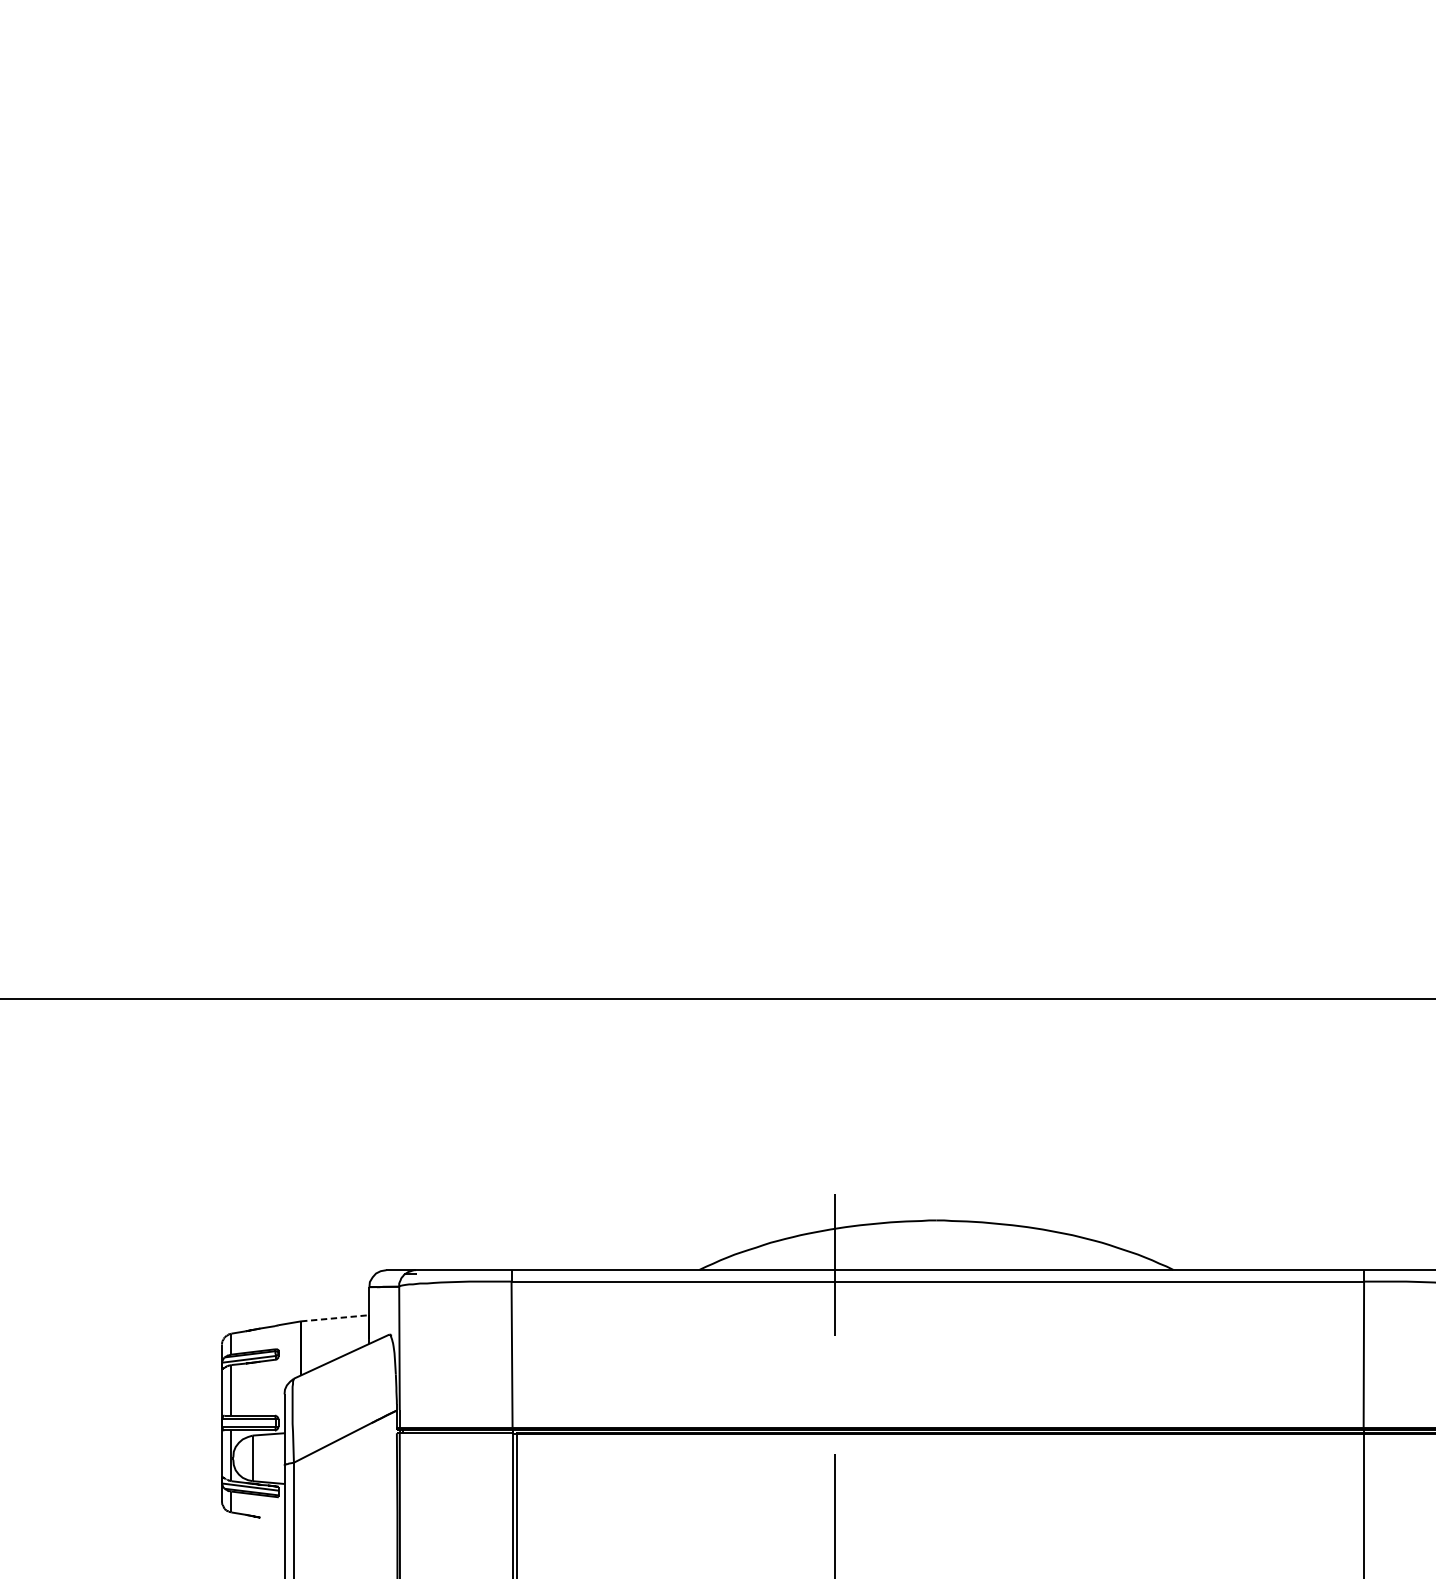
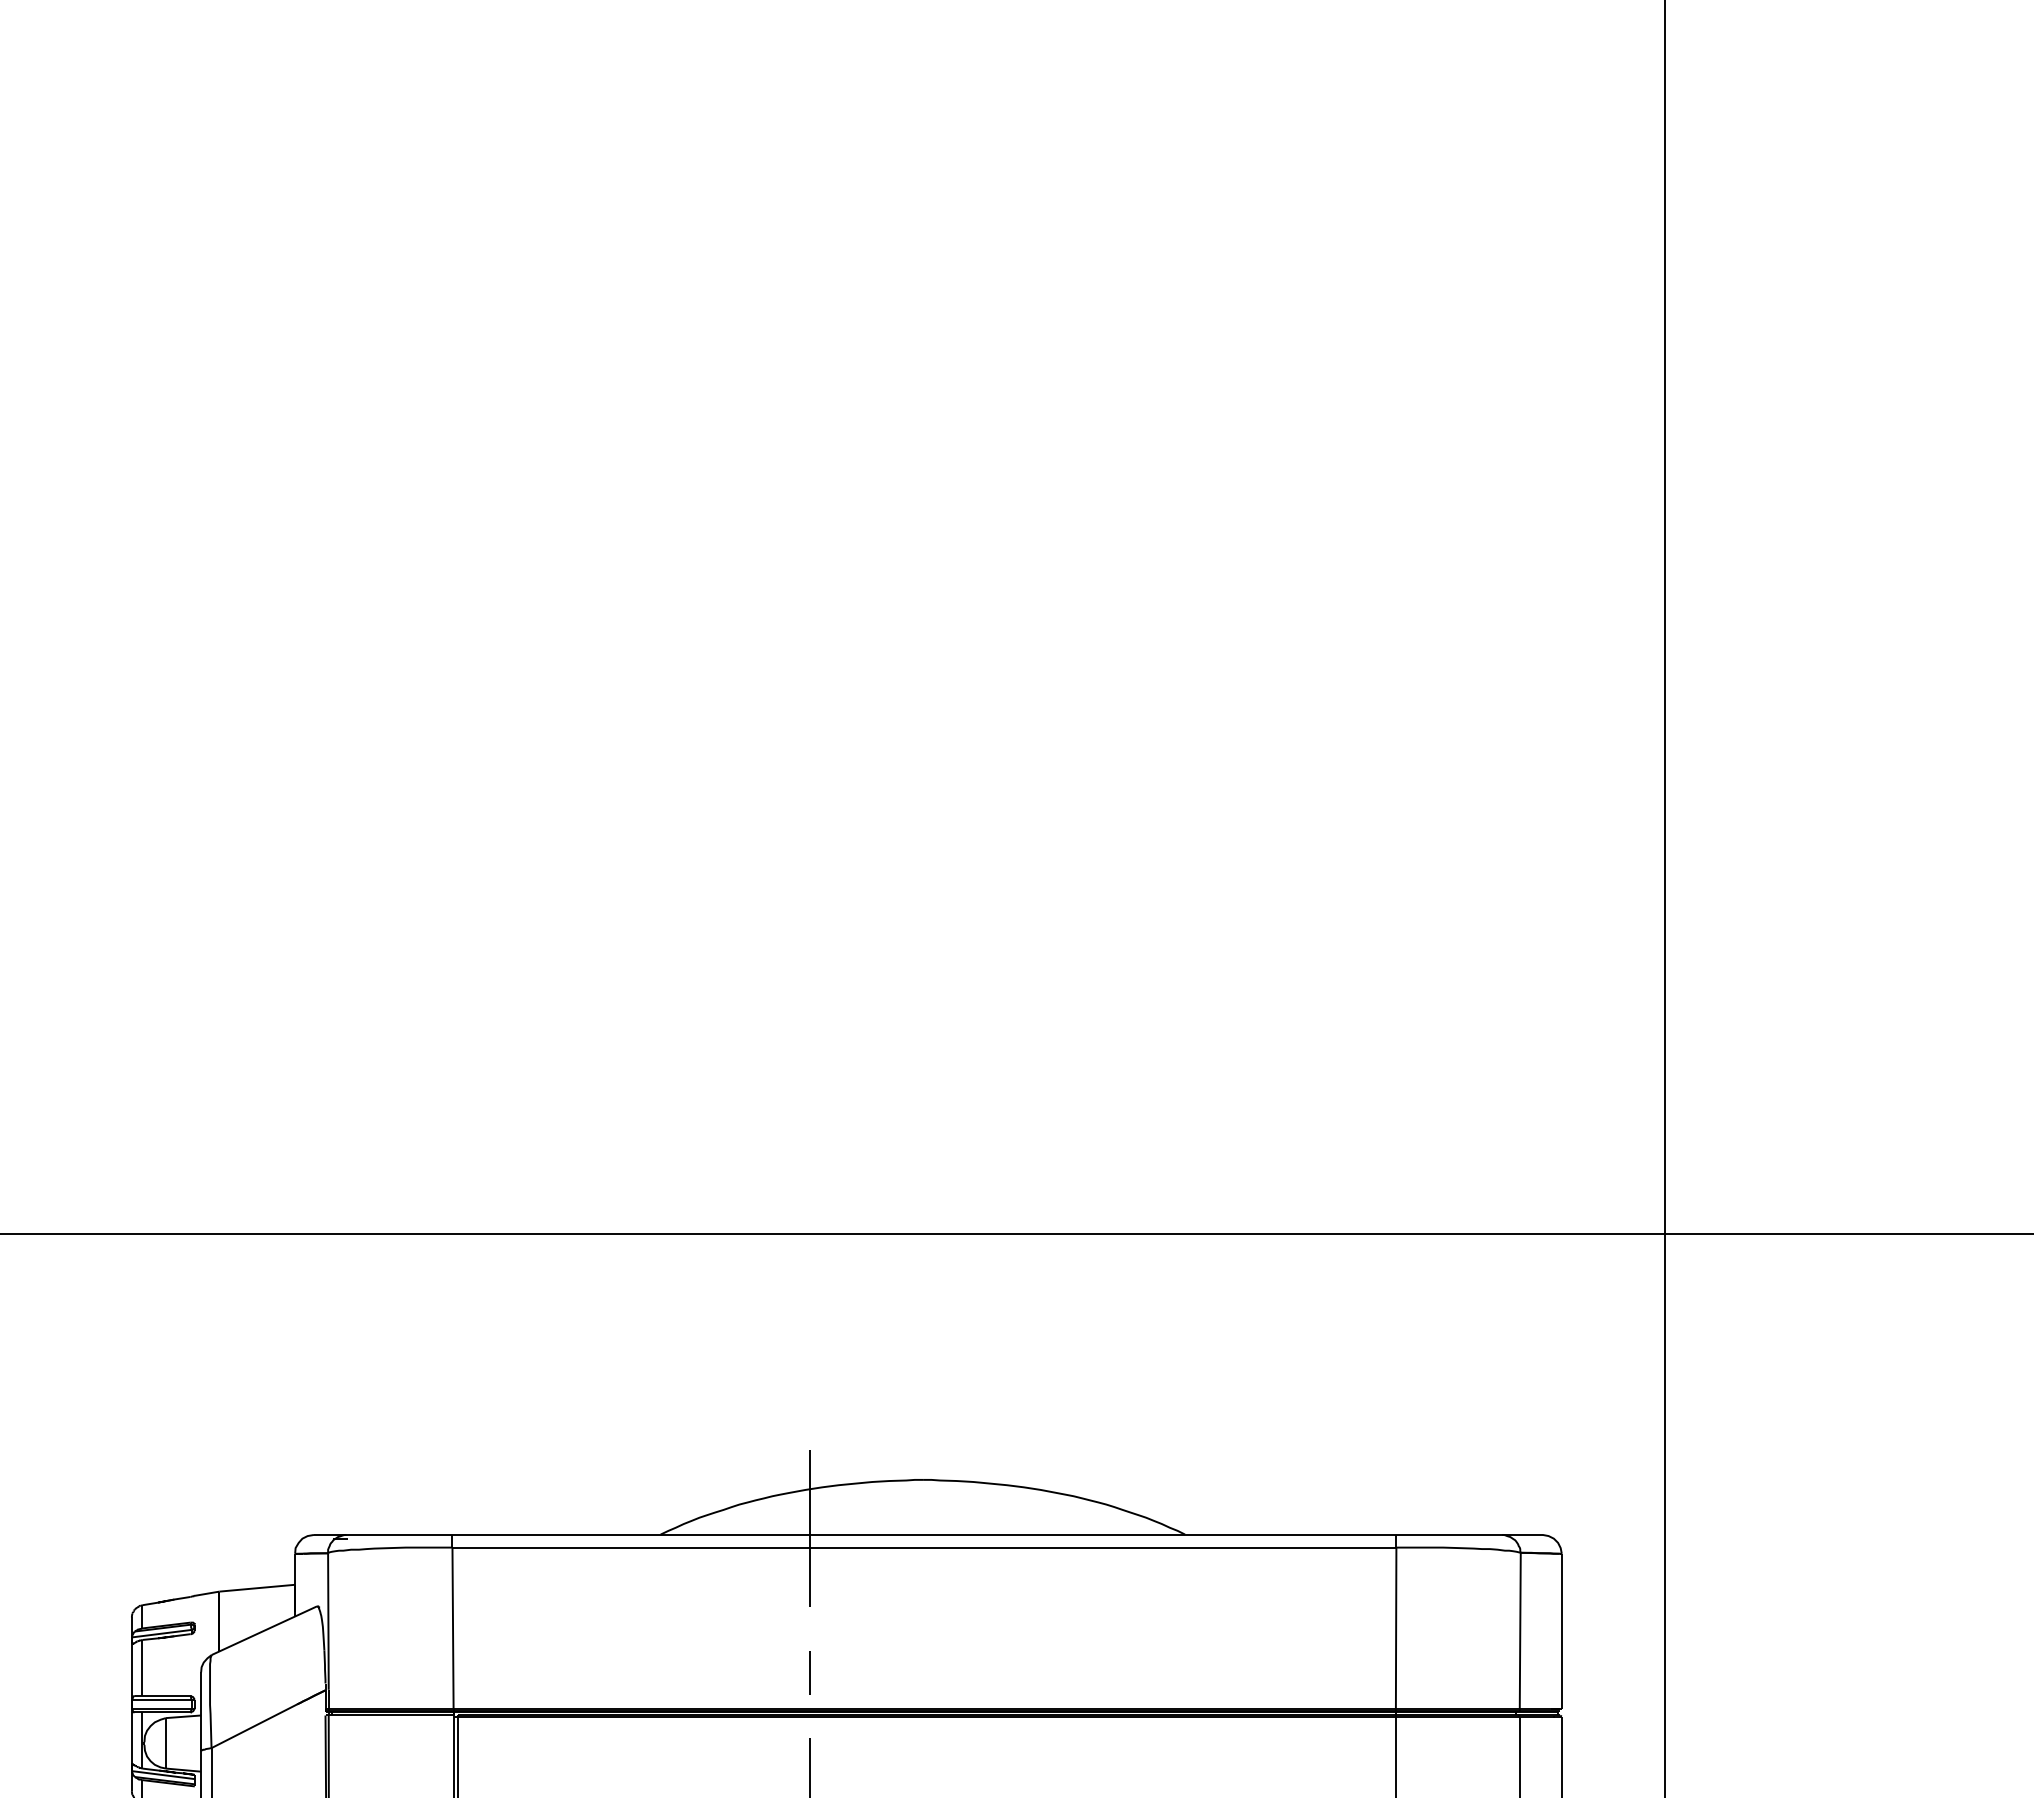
line: (335, 1318) -> (257, 1588), dashed -> solid
line: (834, 1394) -> (809, 1672), added

